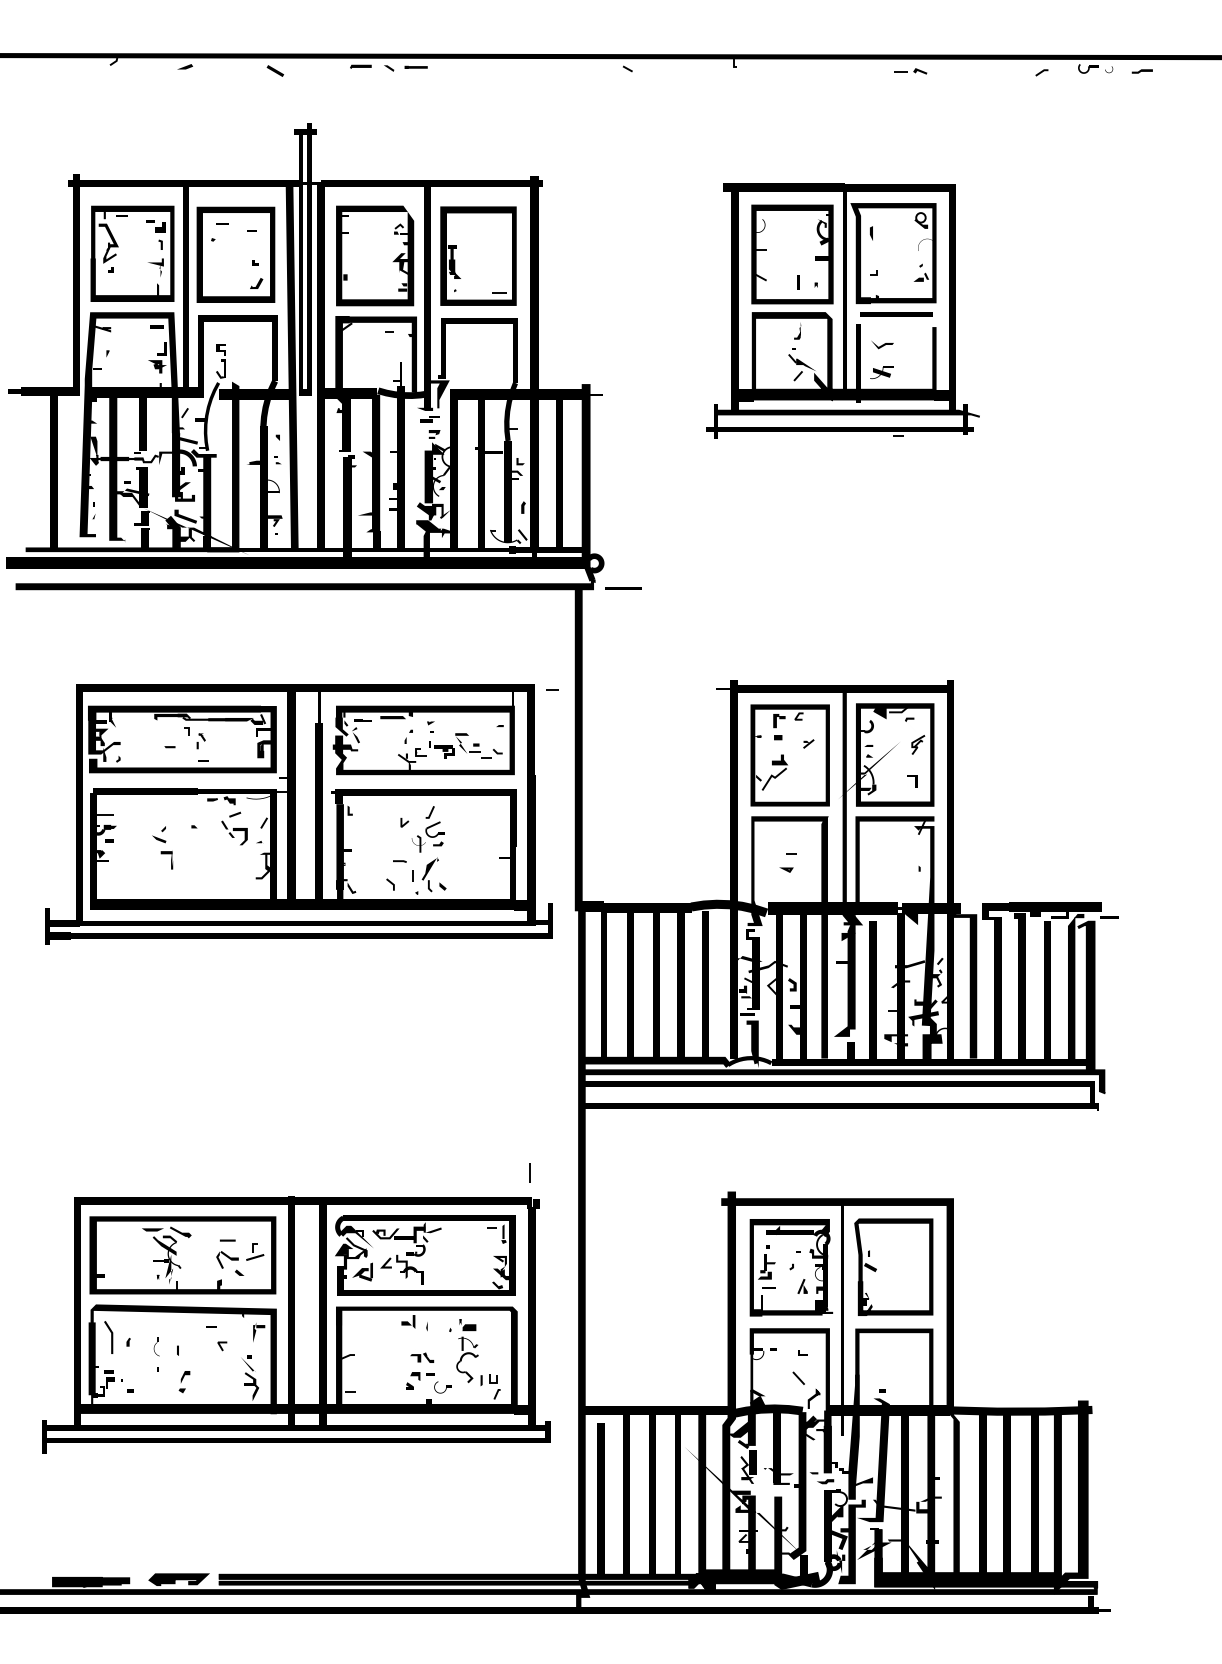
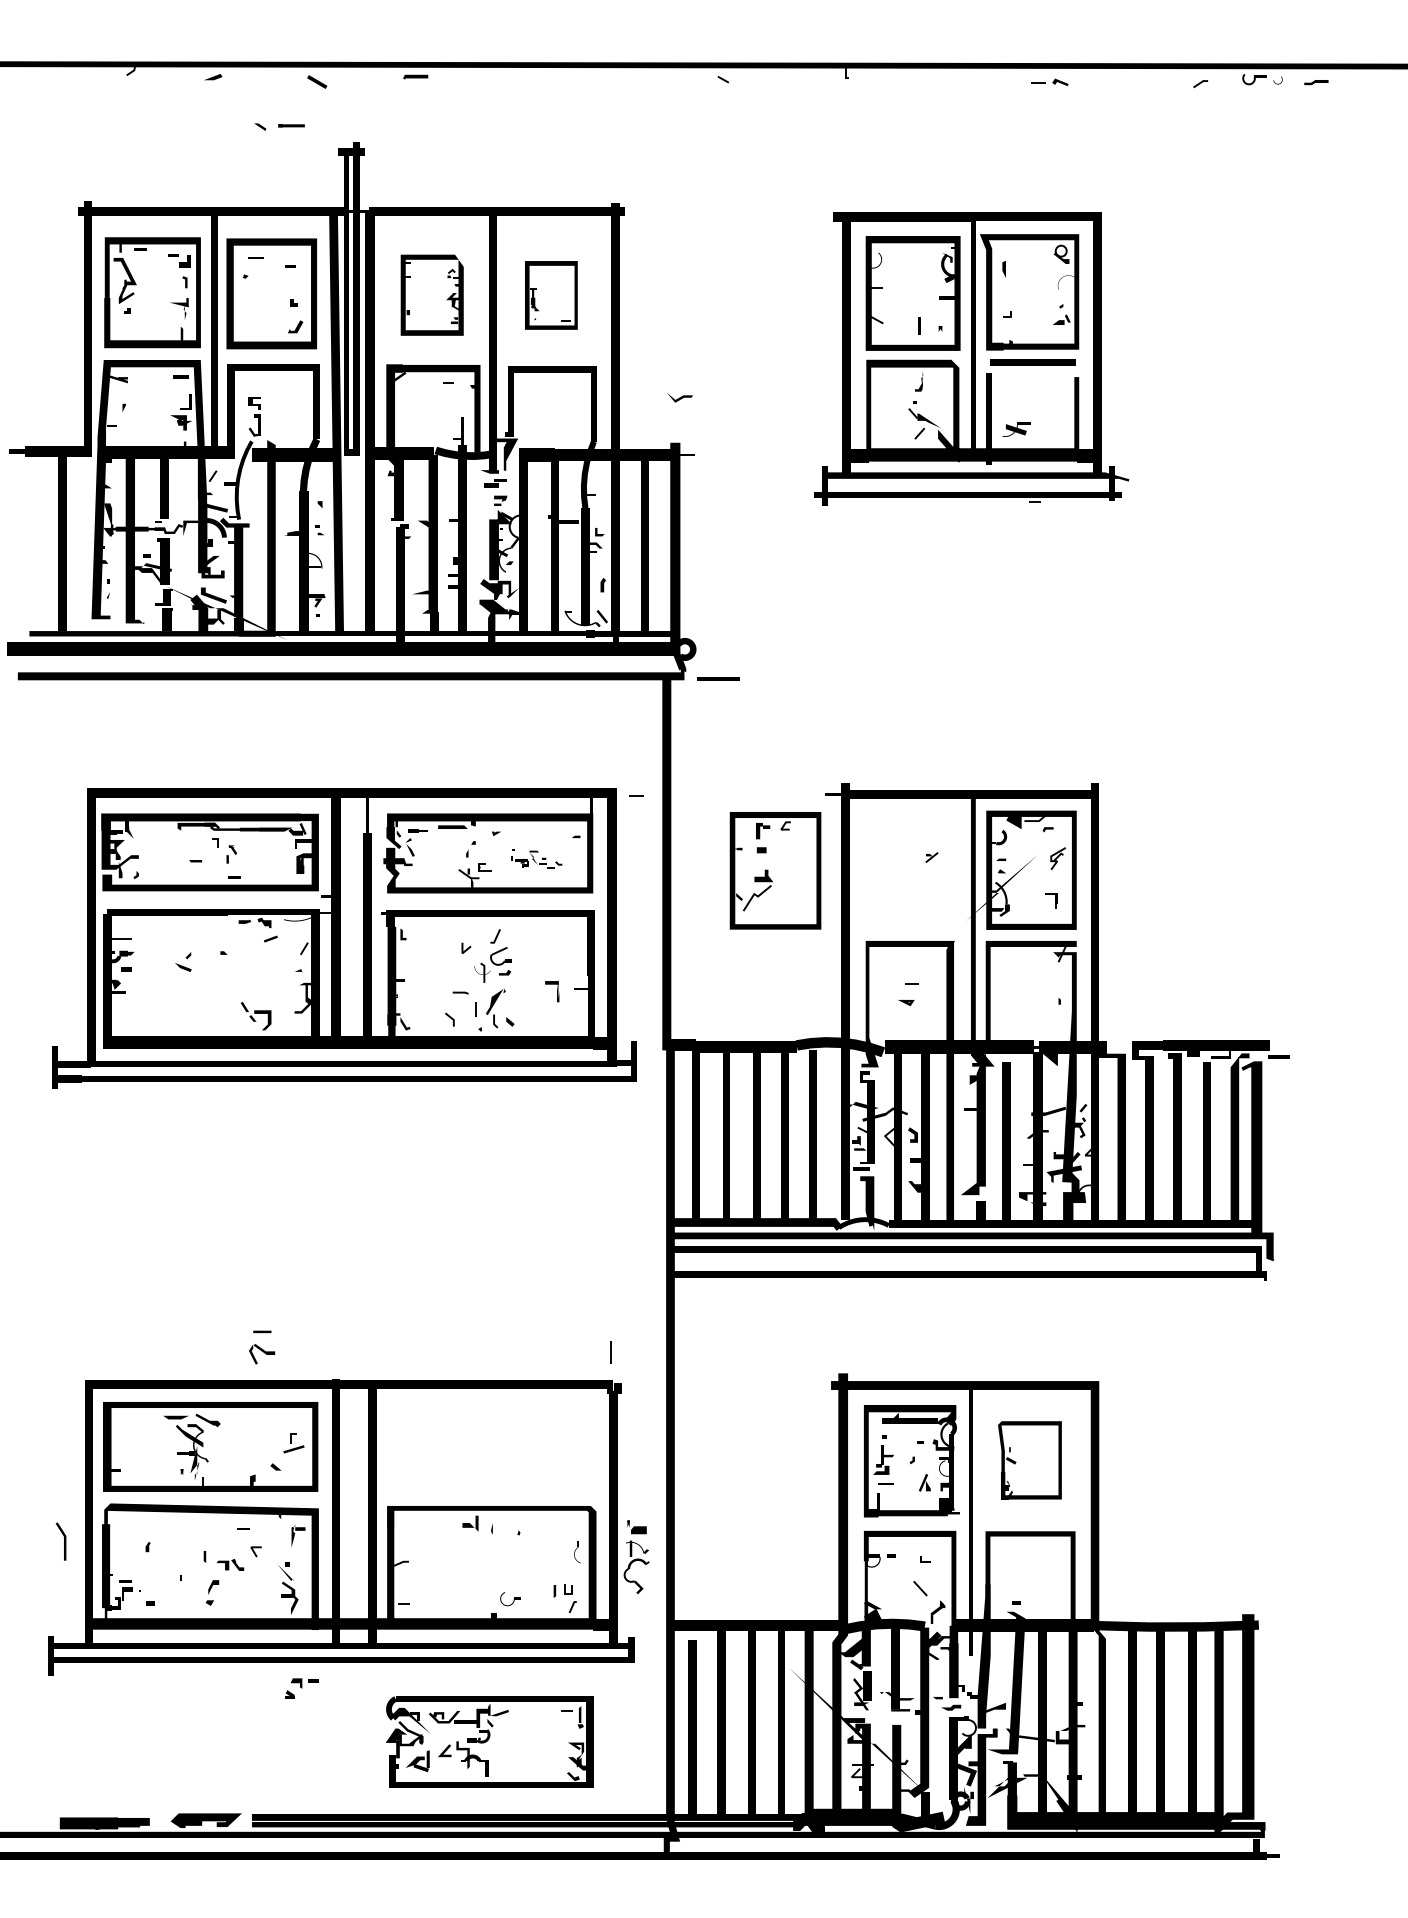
part: (405, 67) -> (279, 126), moved
part: (375, 256) -> (432, 295), size x0.7
part: (478, 256) -> (551, 295), size x0.6
curve: (882, 344) -> (679, 397), moved
part: (465, 744) -> (536, 858), size x0.6
part: (790, 755) -> (775, 870), moved
part: (234, 833) -> (256, 1016), moved
curve: (171, 860) -> (557, 991), moved
part: (227, 1254) -> (262, 1347), moved
part: (424, 1255) -> (489, 1741), moved
part: (893, 1267) -> (1029, 1460), size x0.7
line: (111, 1337) -> (64, 1541), moved
part: (156, 1346) -> (577, 1552), moved
part: (467, 1350) -> (636, 1556), moved
part: (422, 1357) -> (230, 1564), moved
part: (419, 1380) -> (301, 1688), moved

